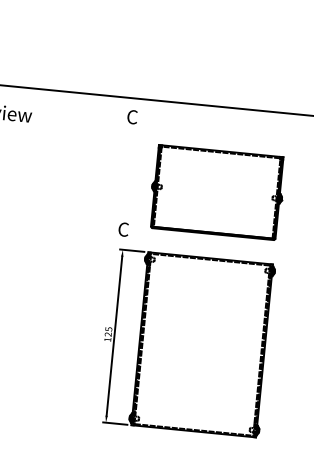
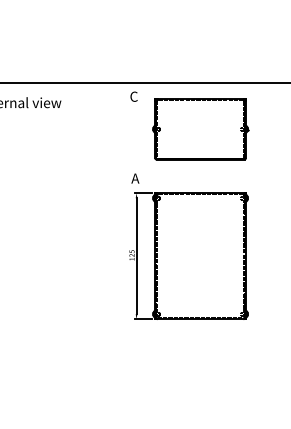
part: (217, 192) -> (200, 129), moved
text: (123, 229) -> (135, 178), C -> A

